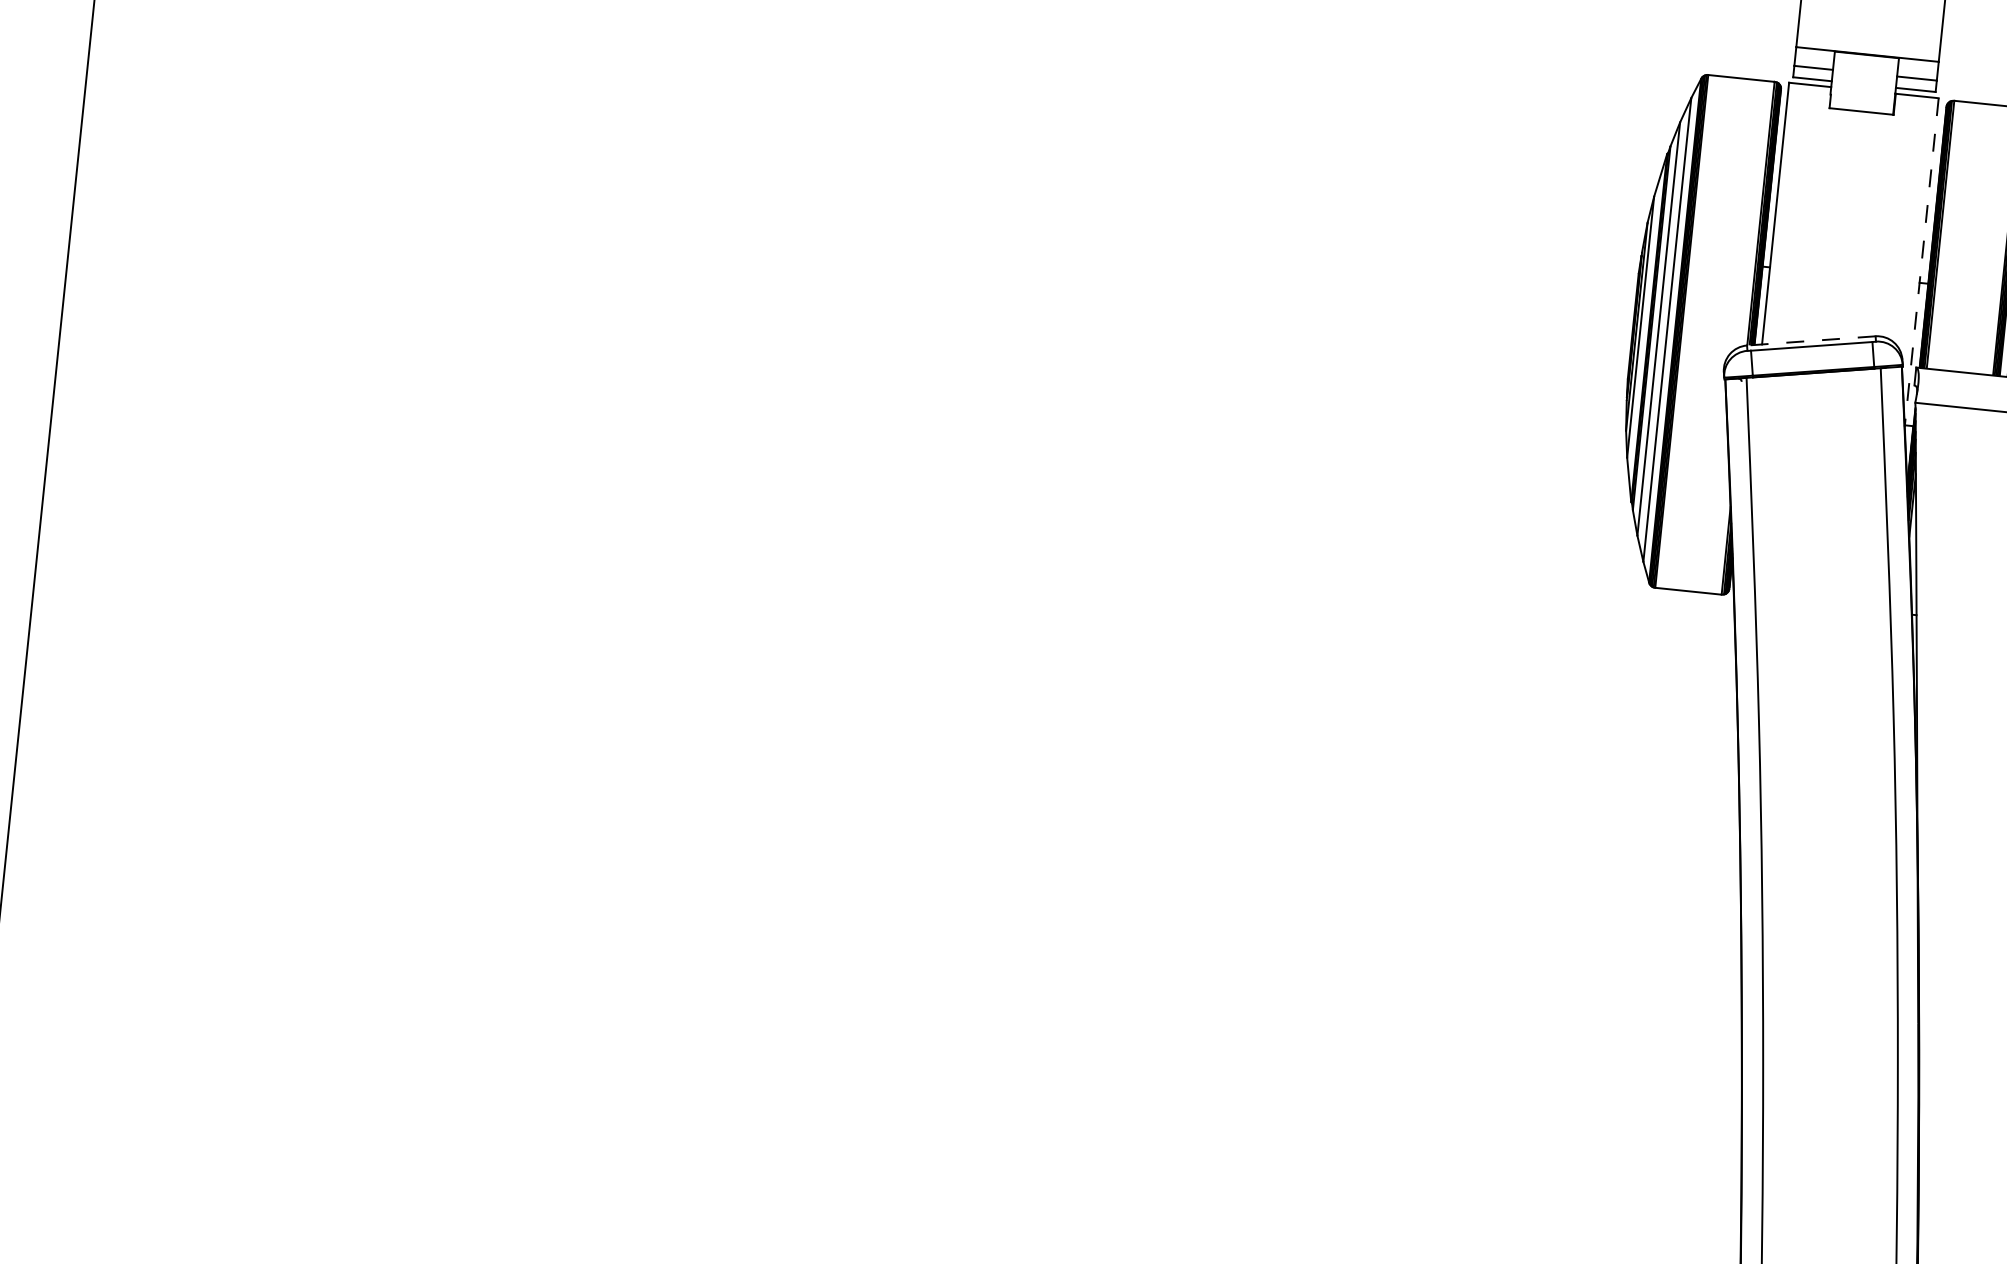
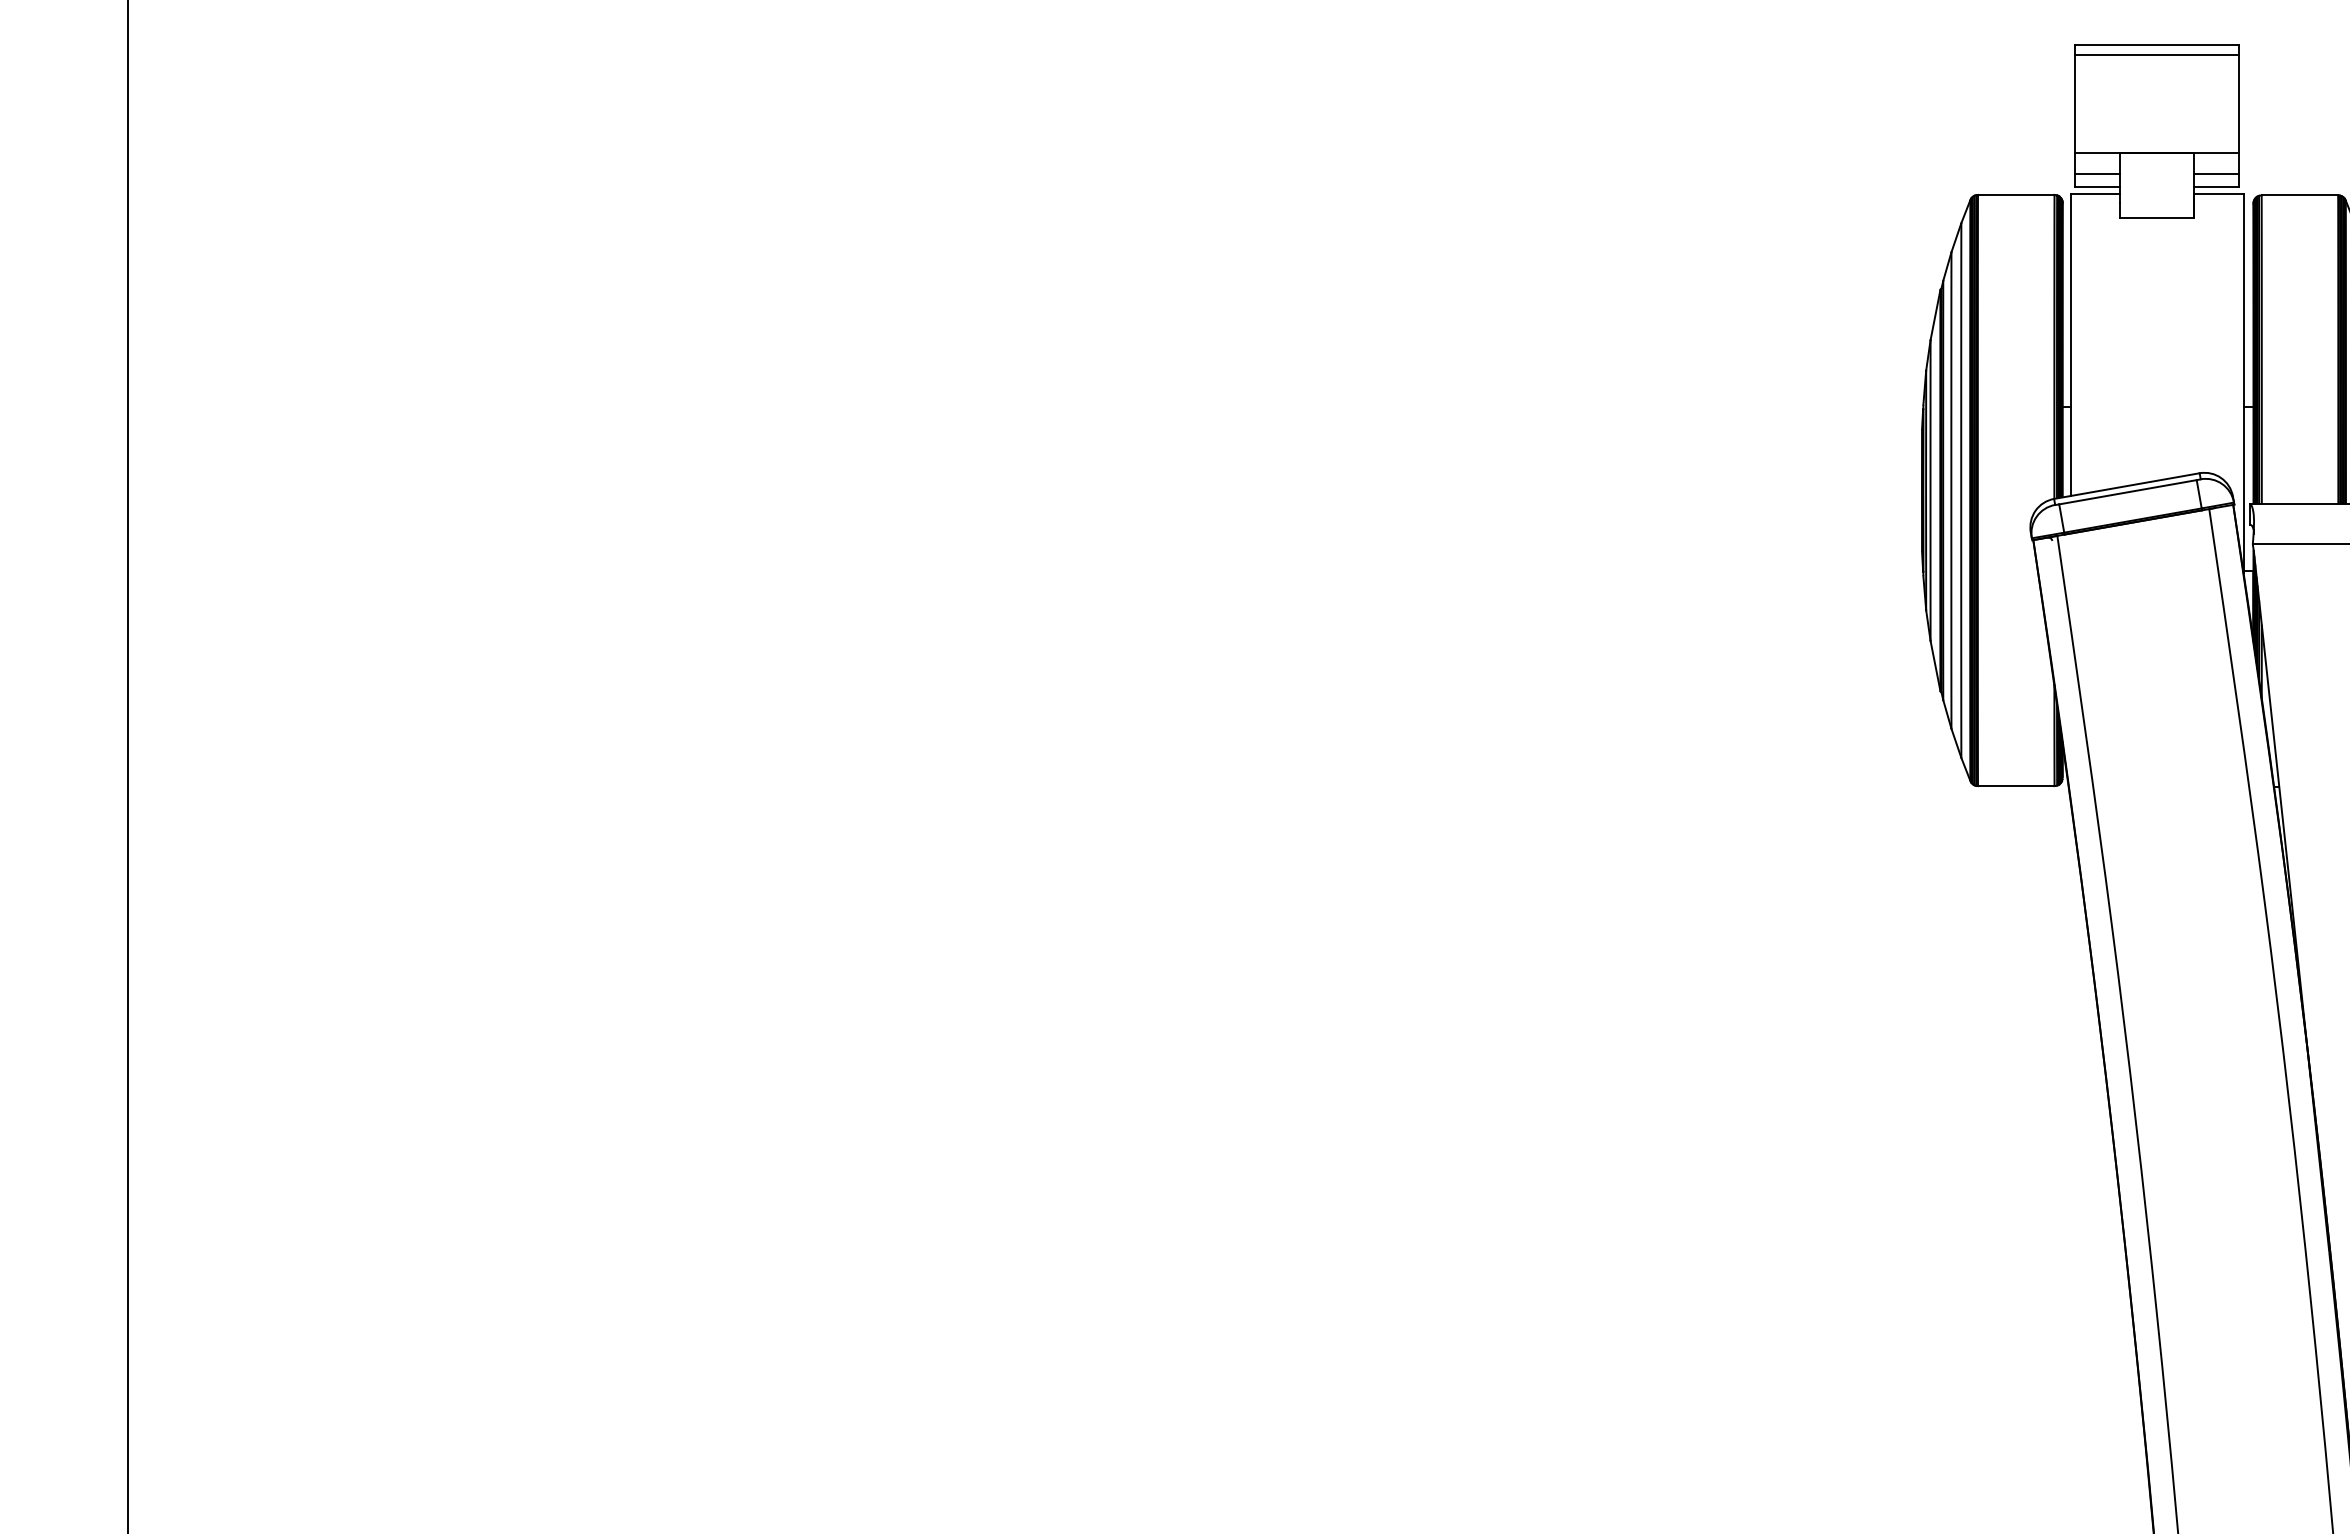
line: (1921, 263) -> (2243, 384), dashed -> solid
line: (1810, 341) -> (2126, 486), dashed -> solid

